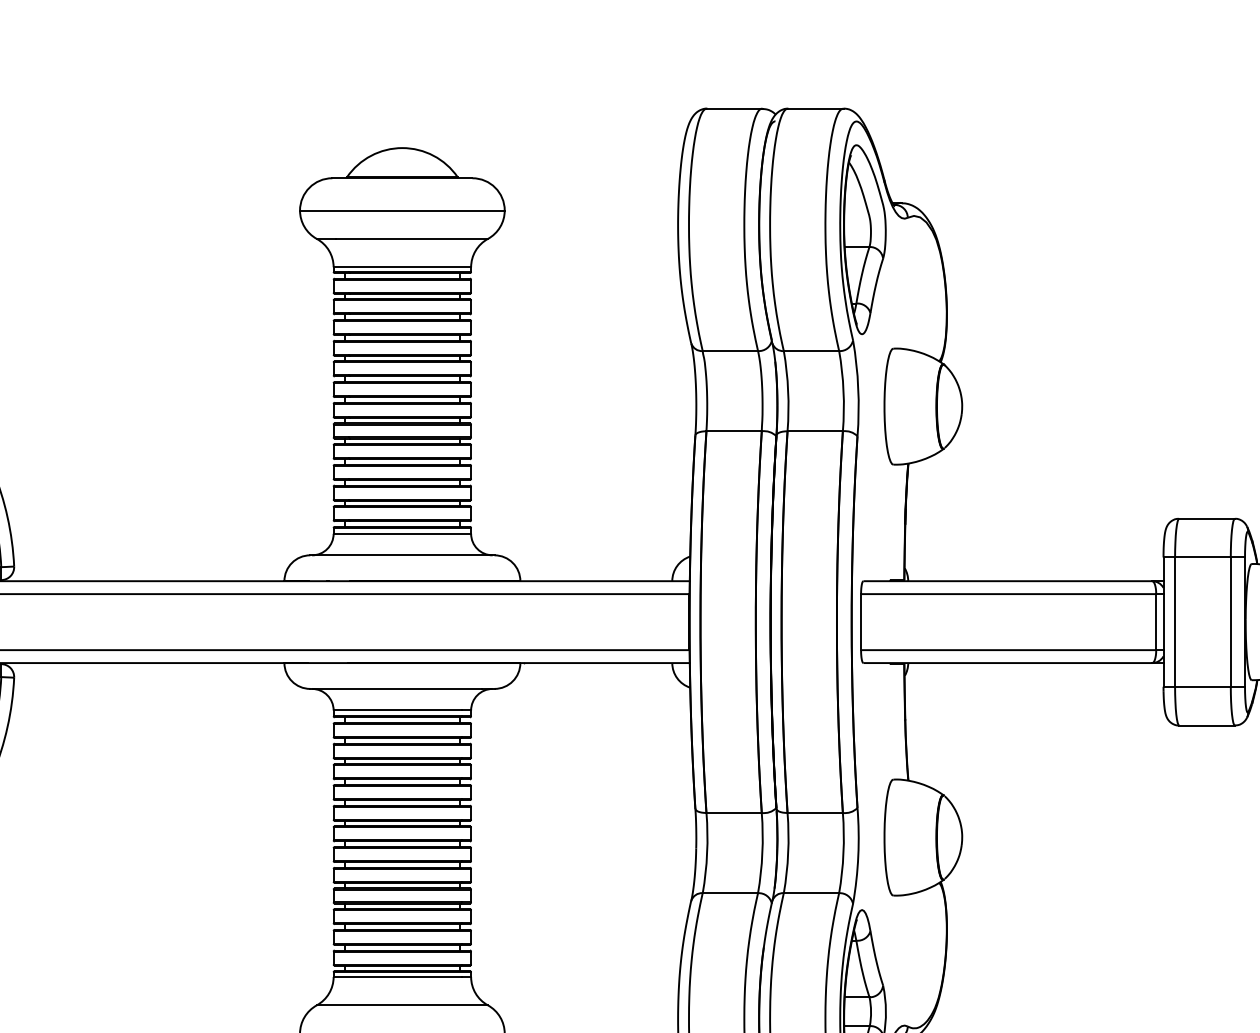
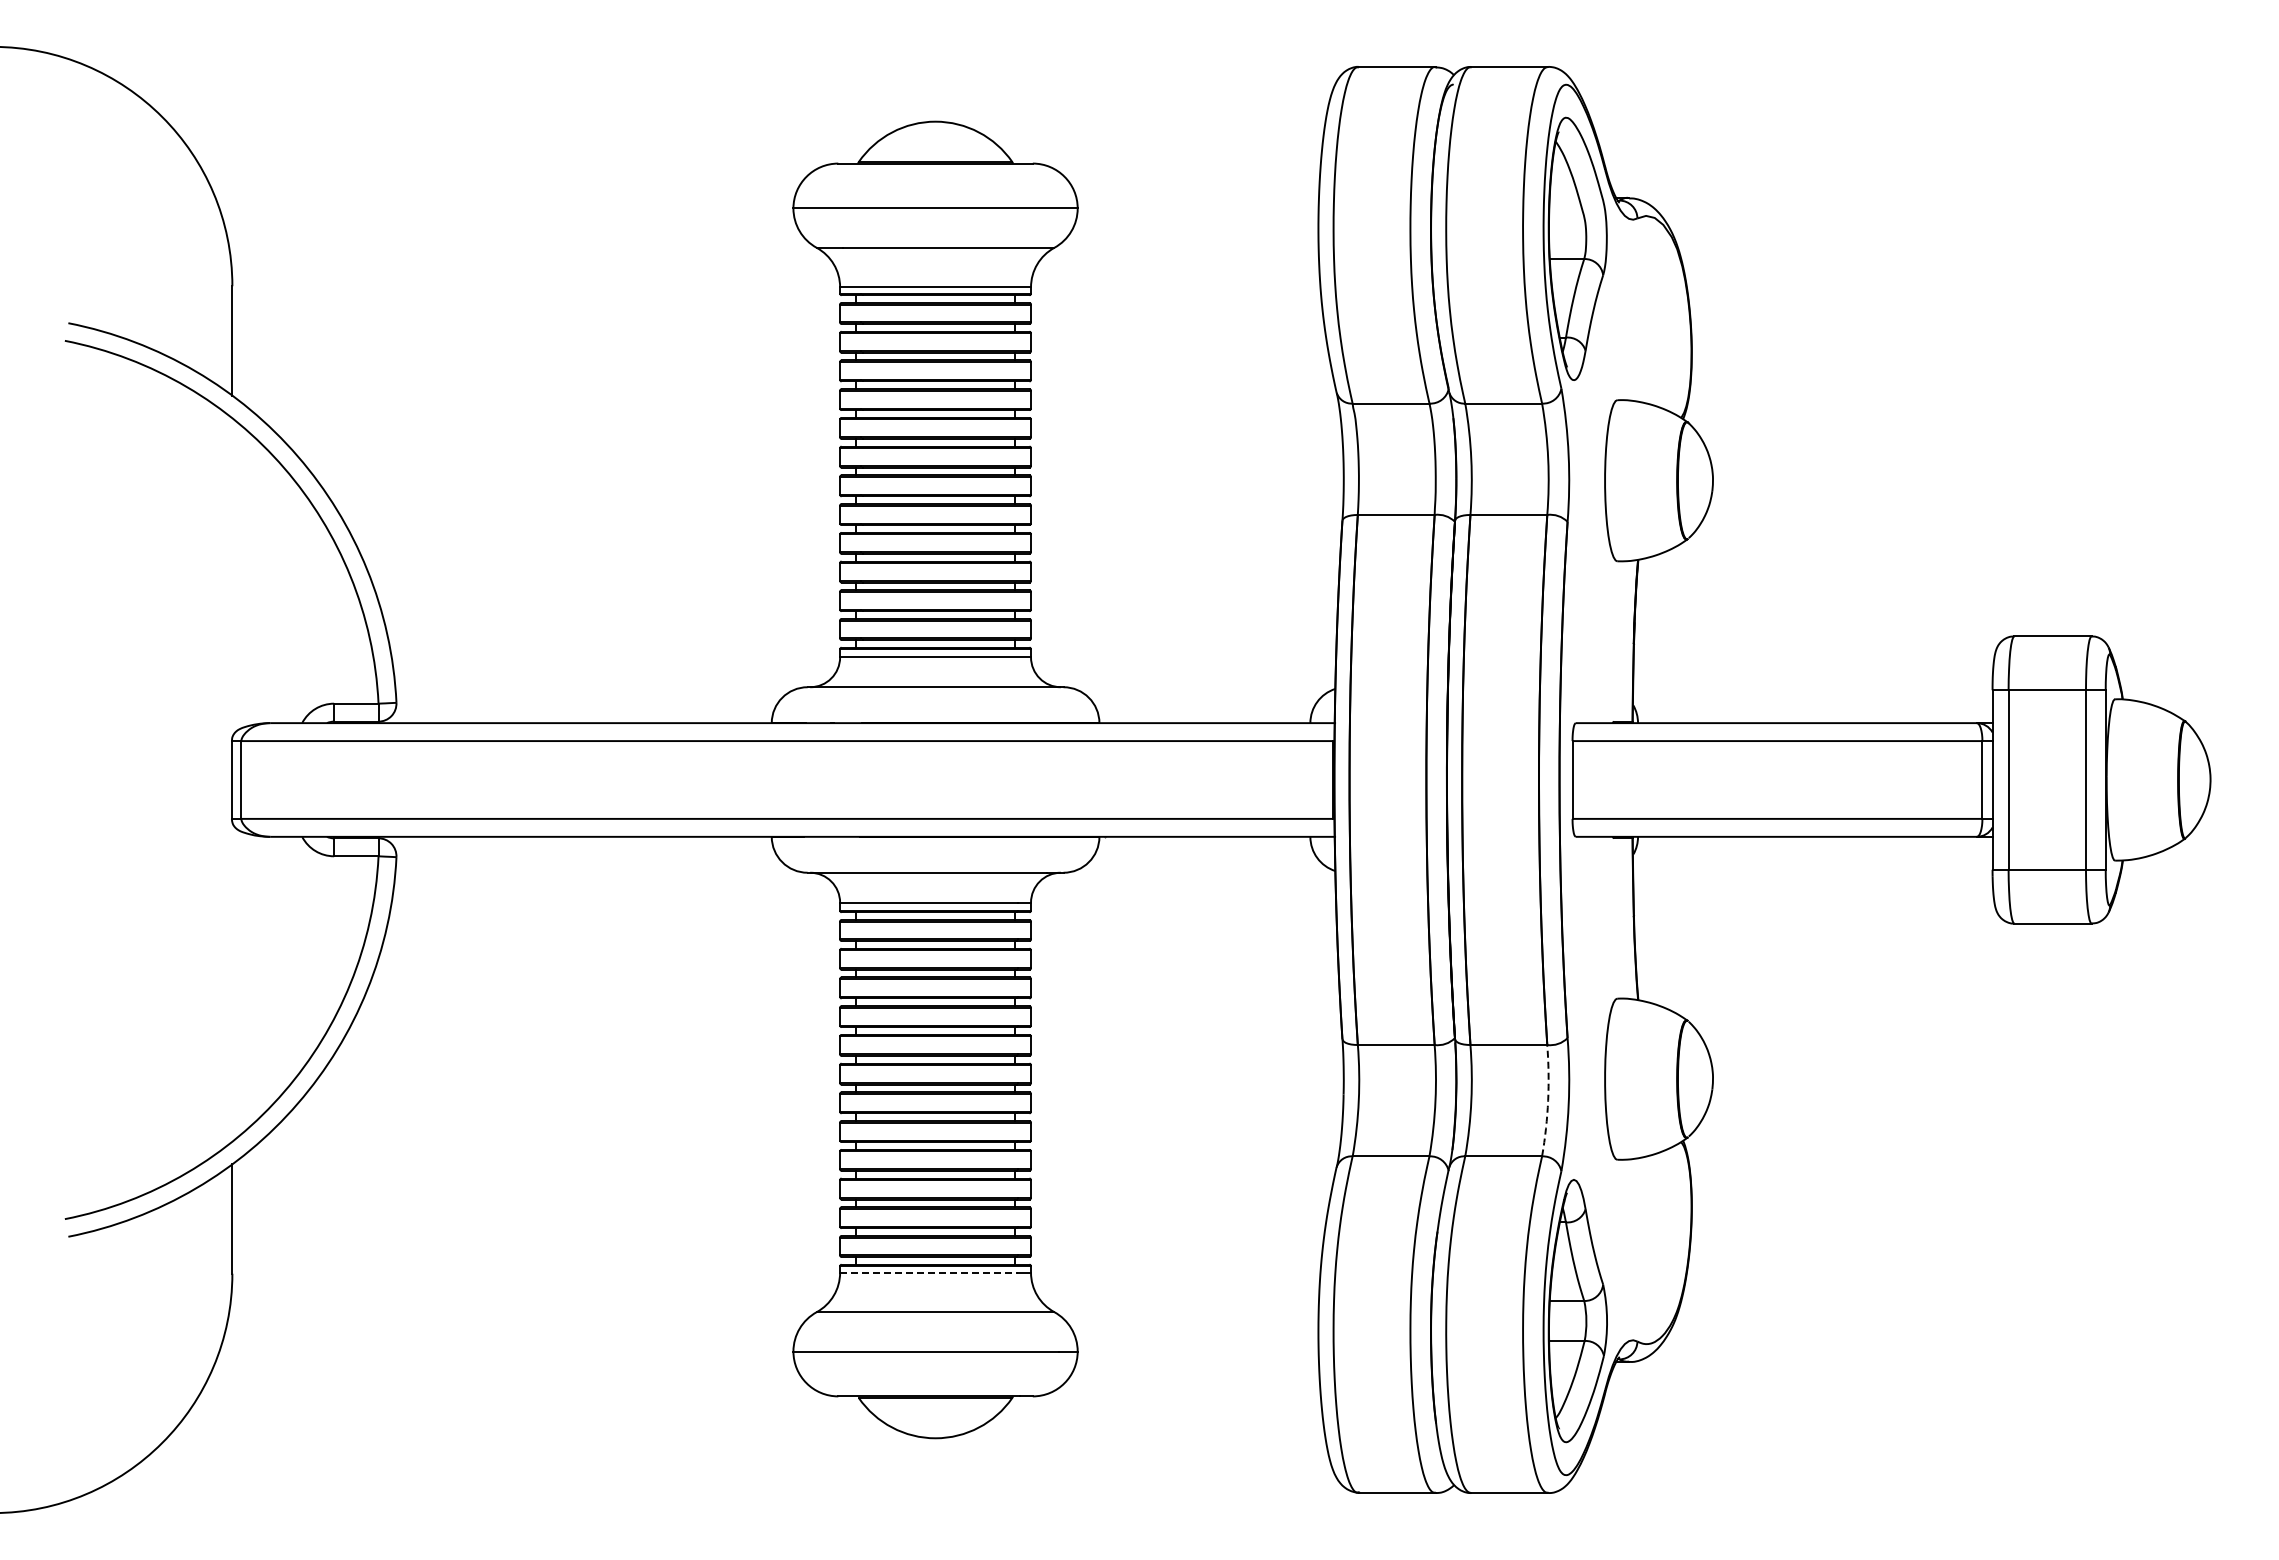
arc: (843, 852) -> (1548, 1100), solid -> dashed
line: (398, 976) -> (929, 1272), solid -> dashed

